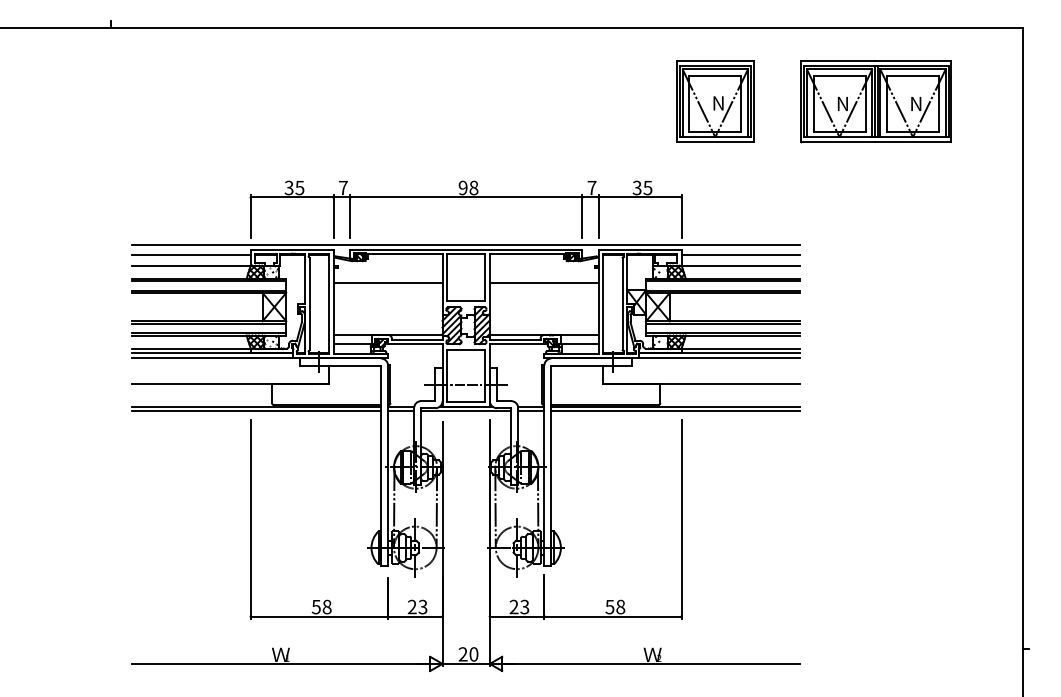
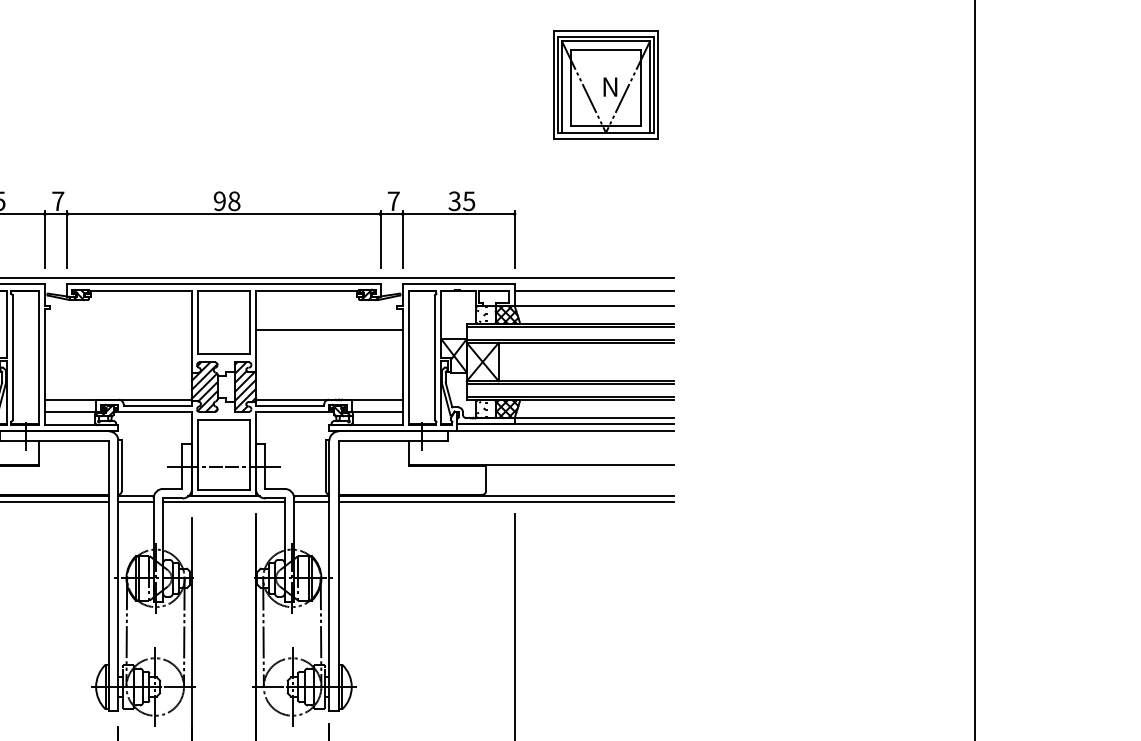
part: (715, 101) -> (606, 84), moved
part: (875, 101) -> (776, 84), removed
line: (387, 283) -> (117, 330), removed

